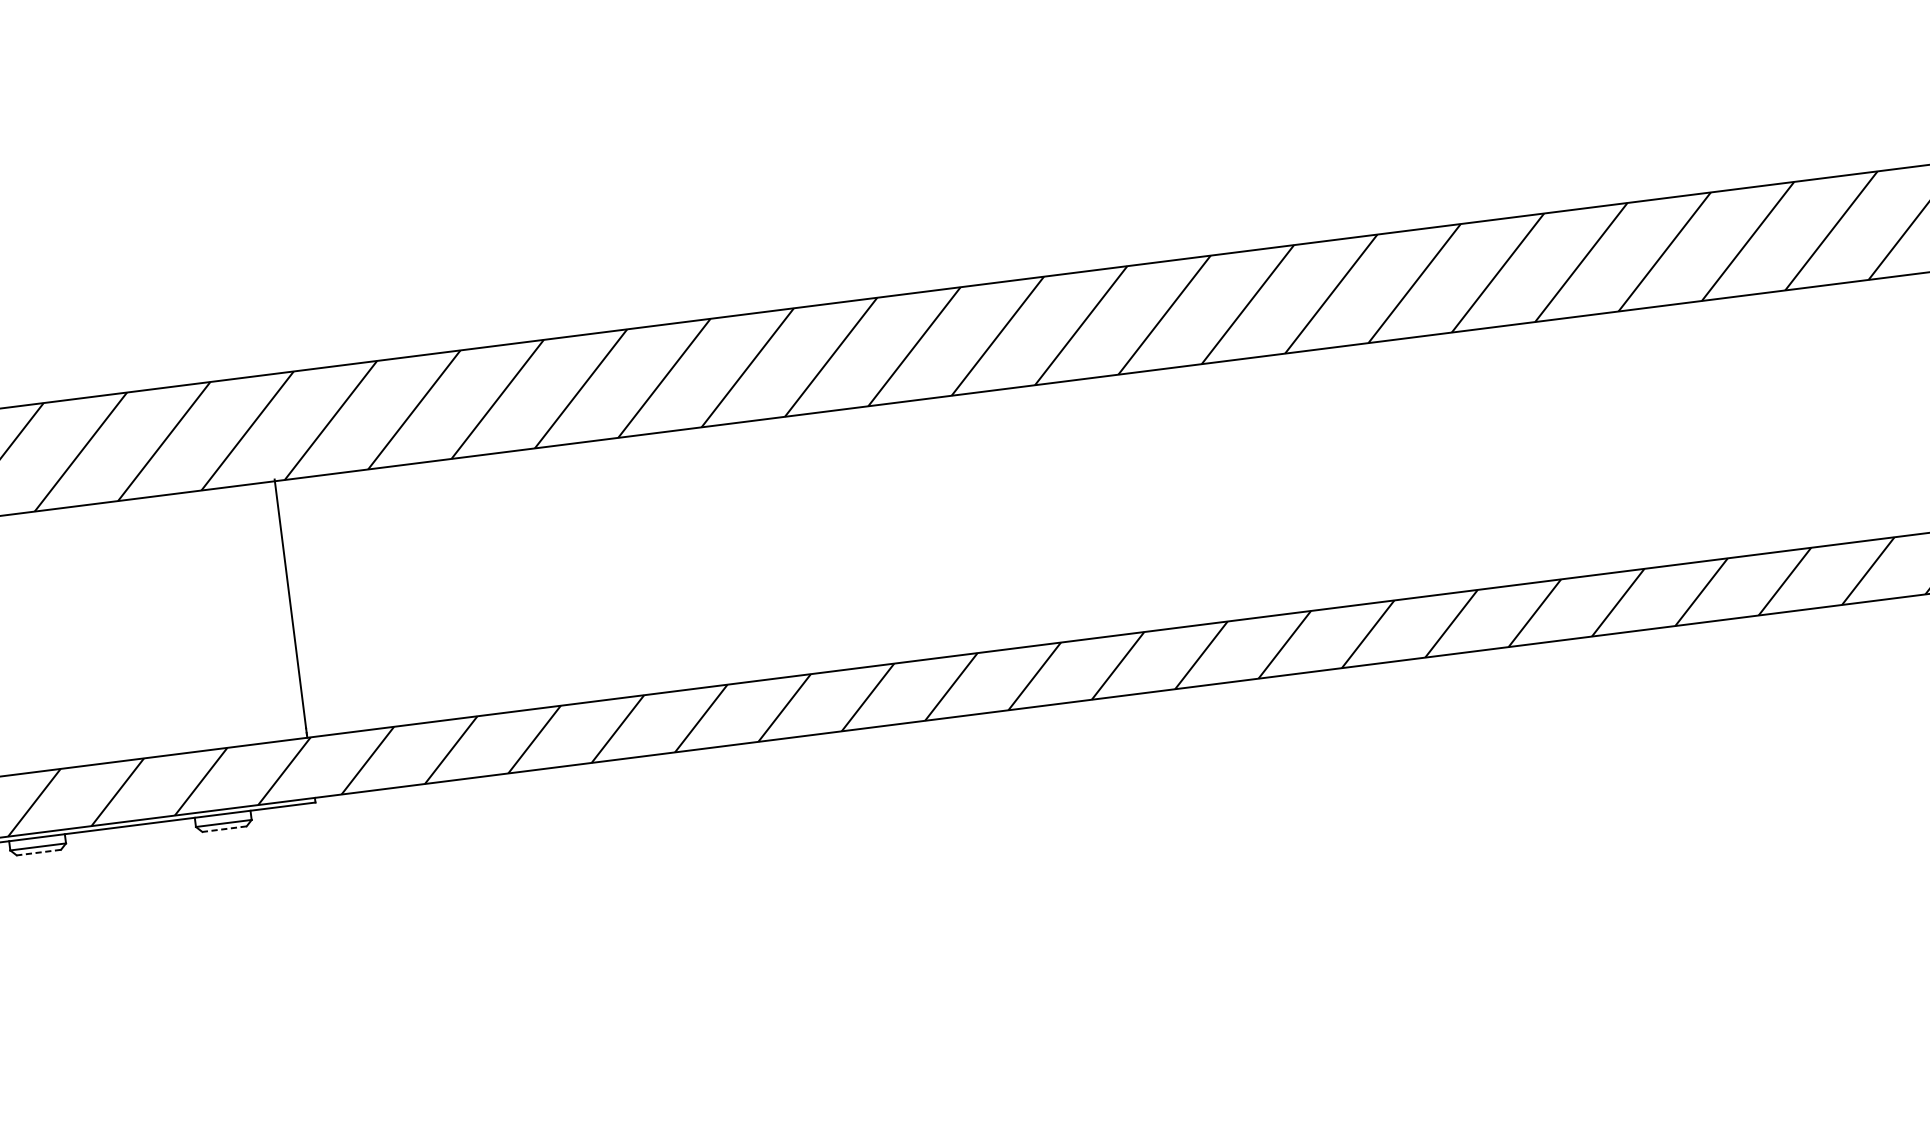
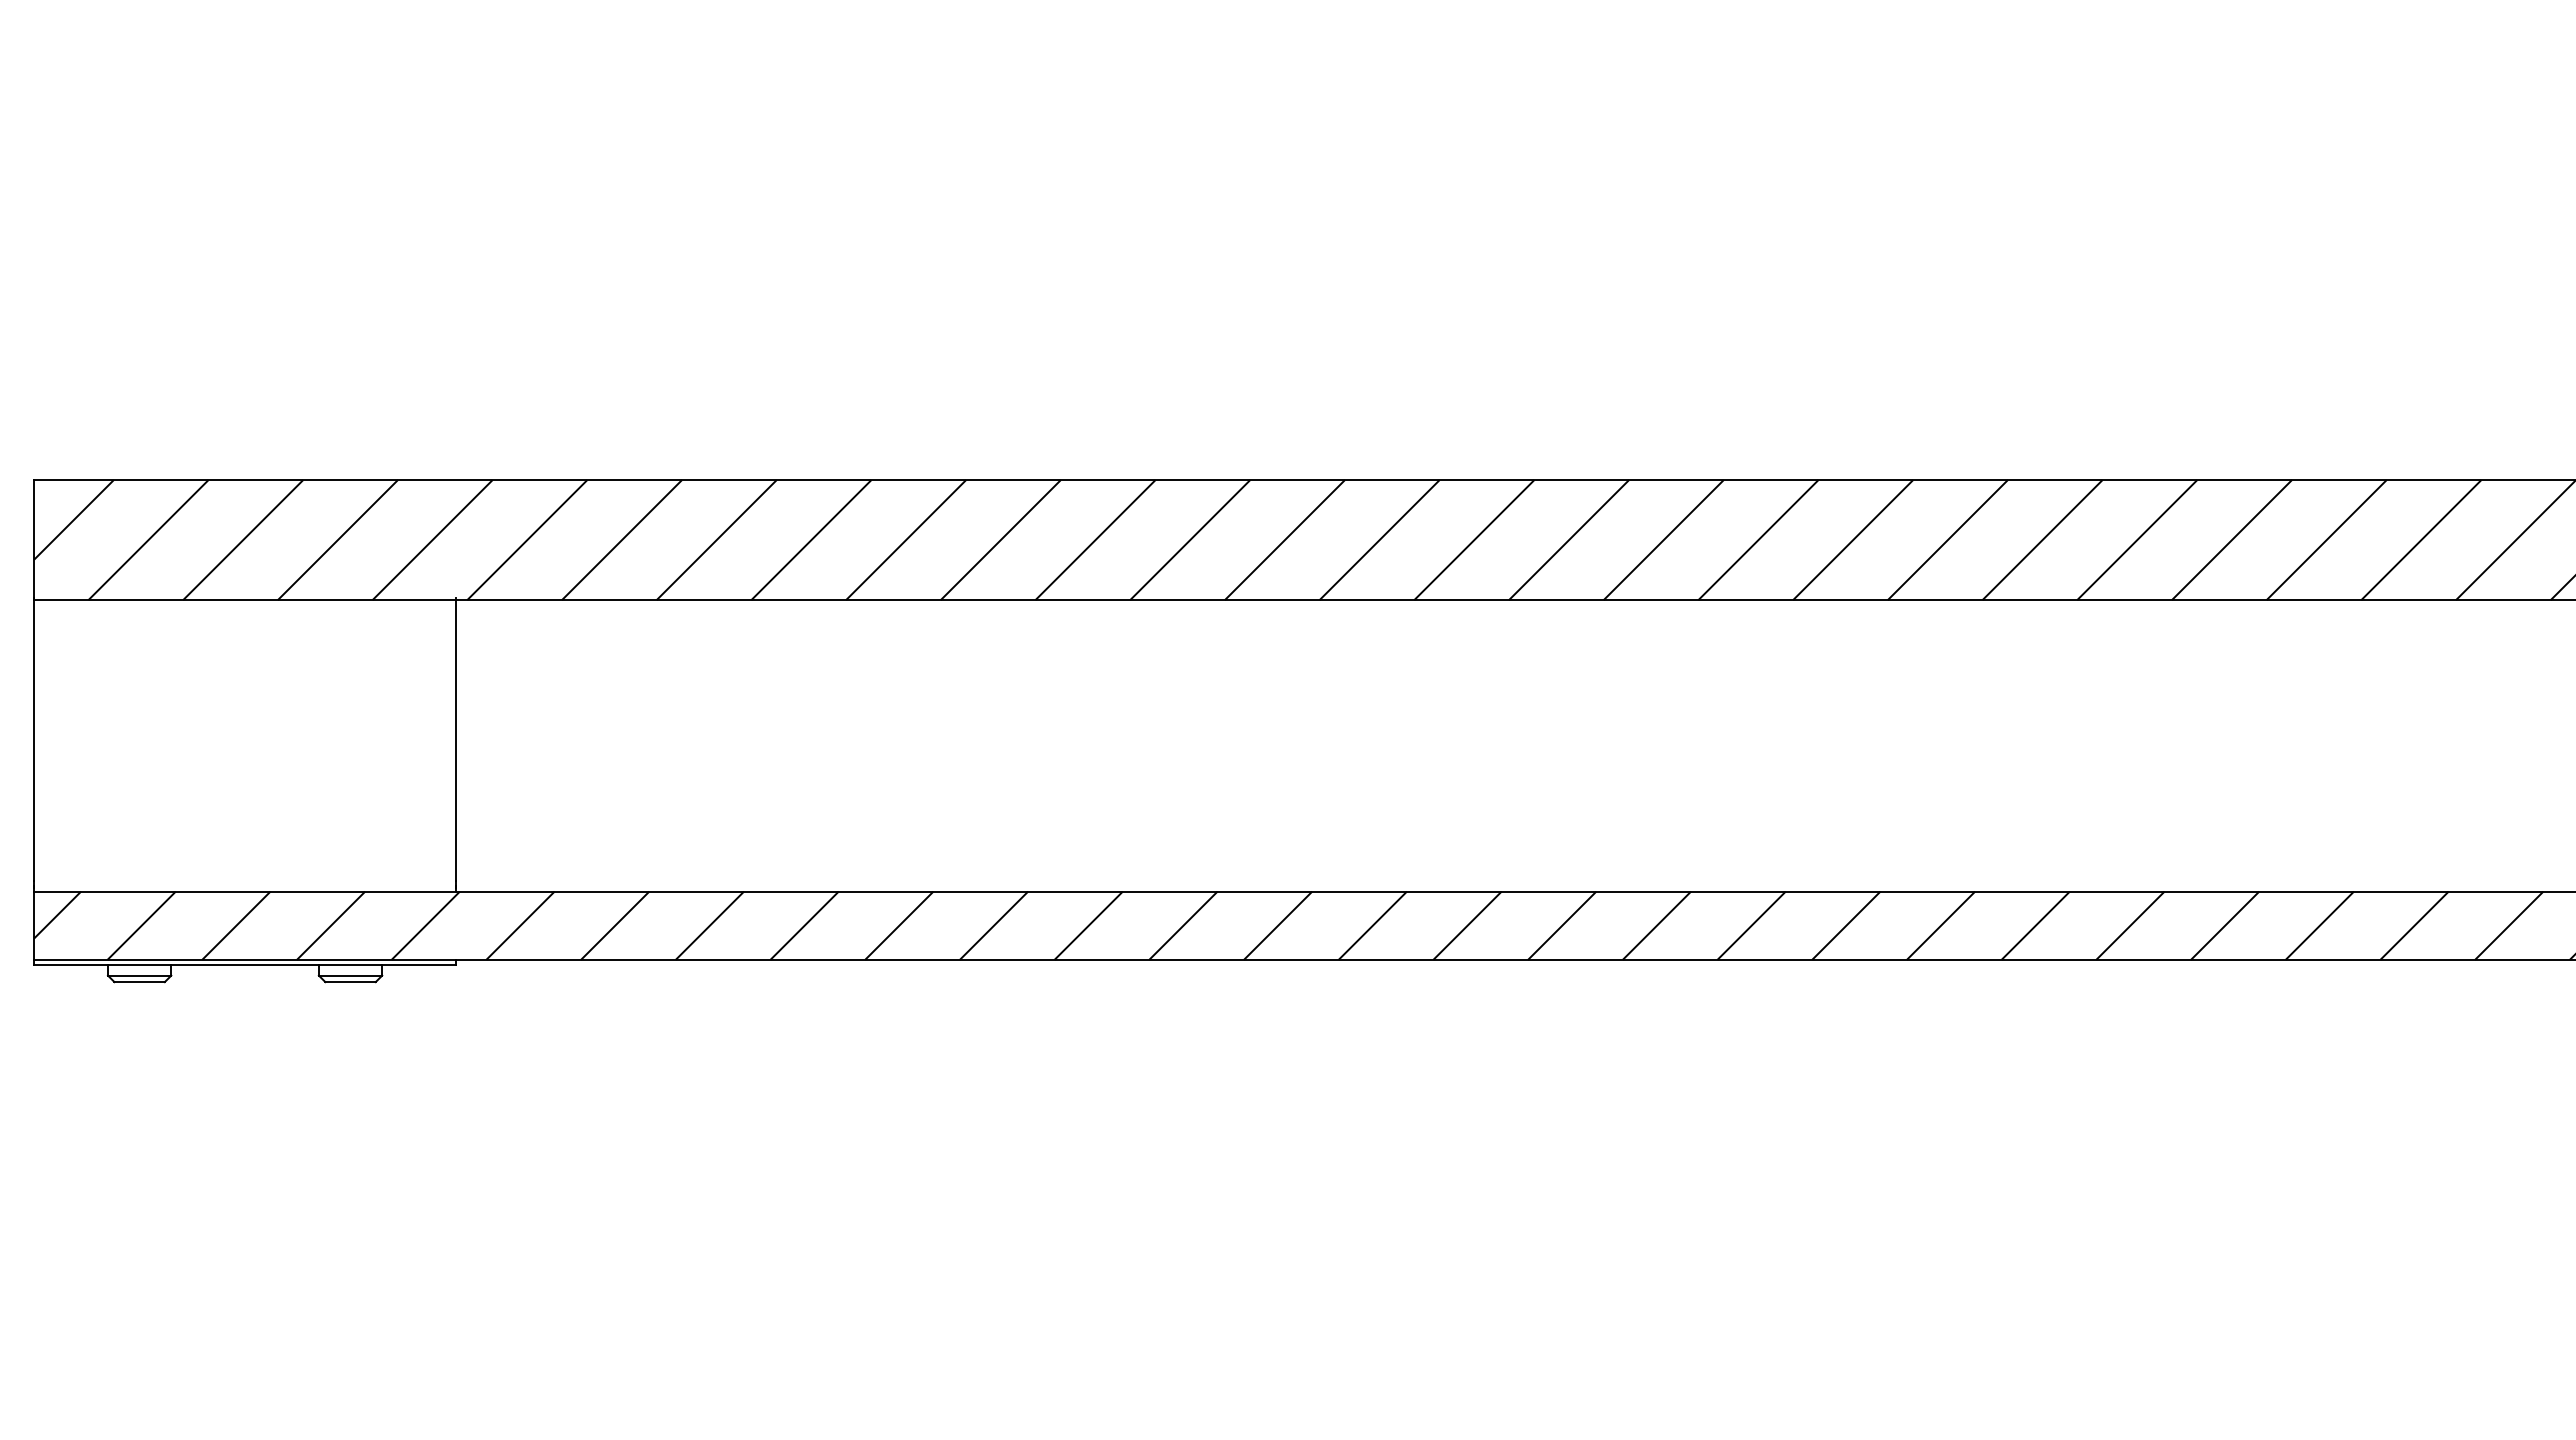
line: (224, 829) -> (350, 982), dashed -> solid
line: (38, 852) -> (139, 982), dashed -> solid

